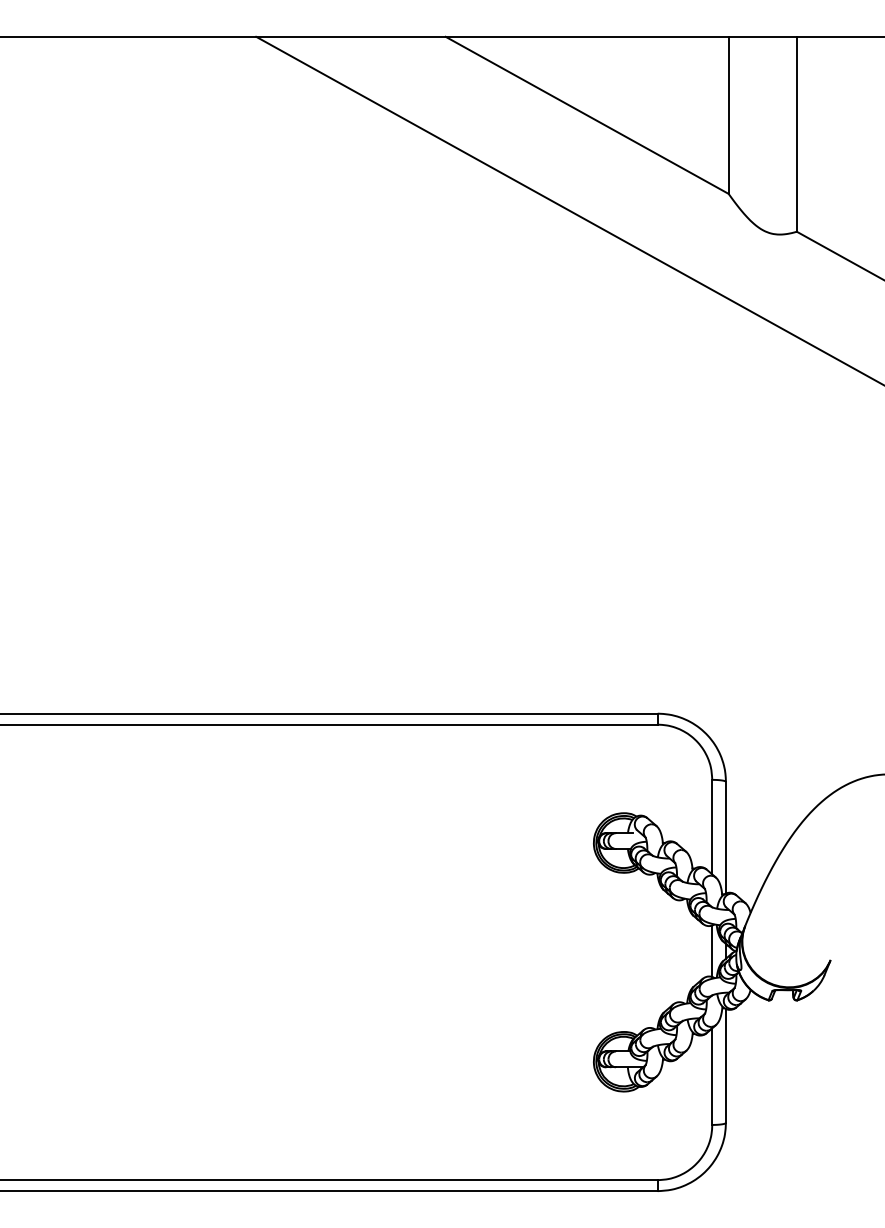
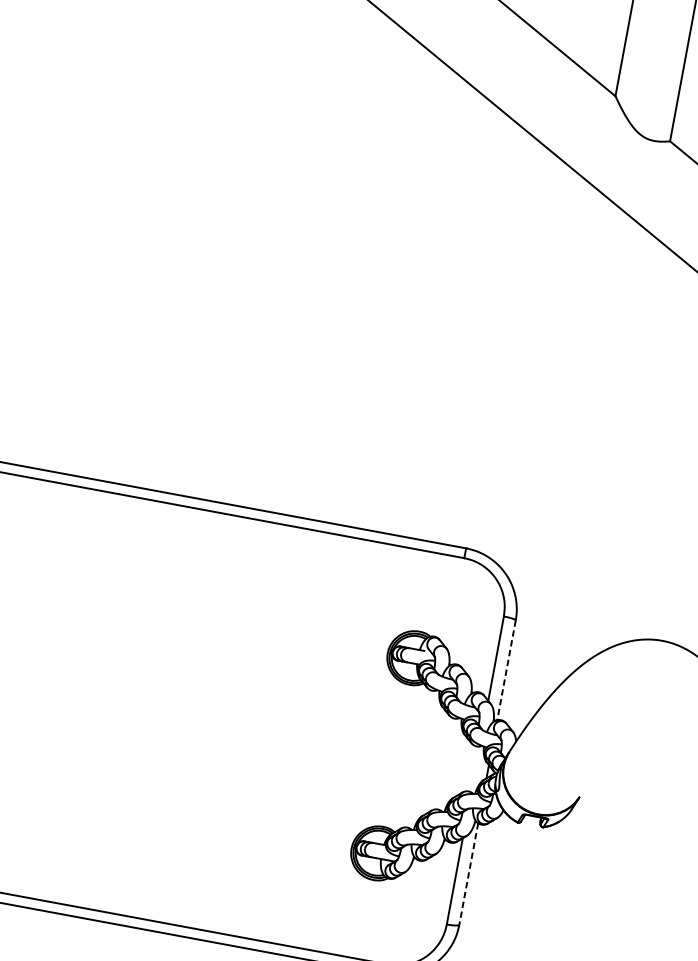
line: (725, 837) -> (506, 670), solid -> dashed
line: (712, 951) -> (475, 769), removed
line: (725, 1065) -> (468, 873), solid -> dashed

